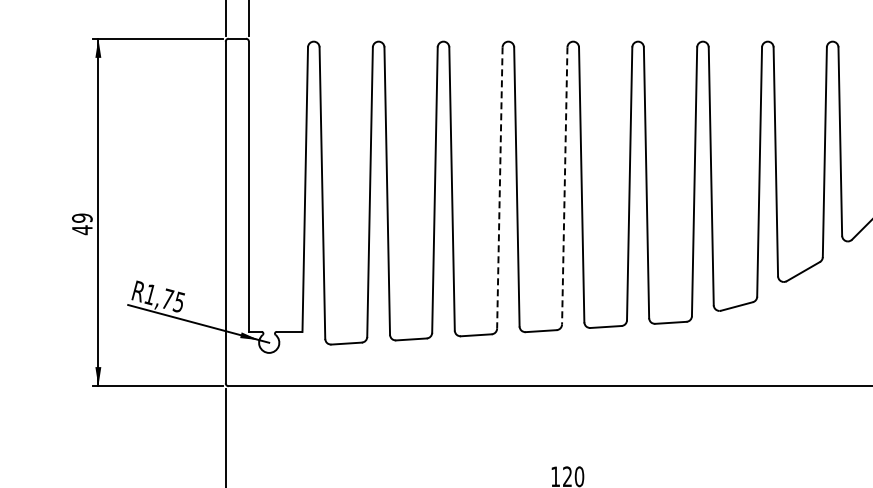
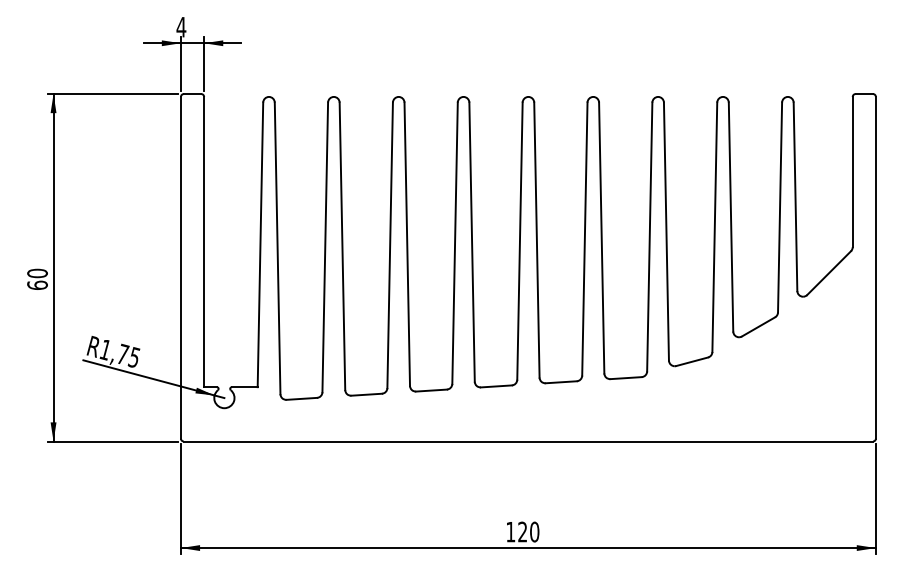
line: (564, 186) -> (519, 241), dashed -> solid
line: (500, 188) -> (455, 243), dashed -> solid
text: (82, 224) -> (37, 279), 49 -> 60

